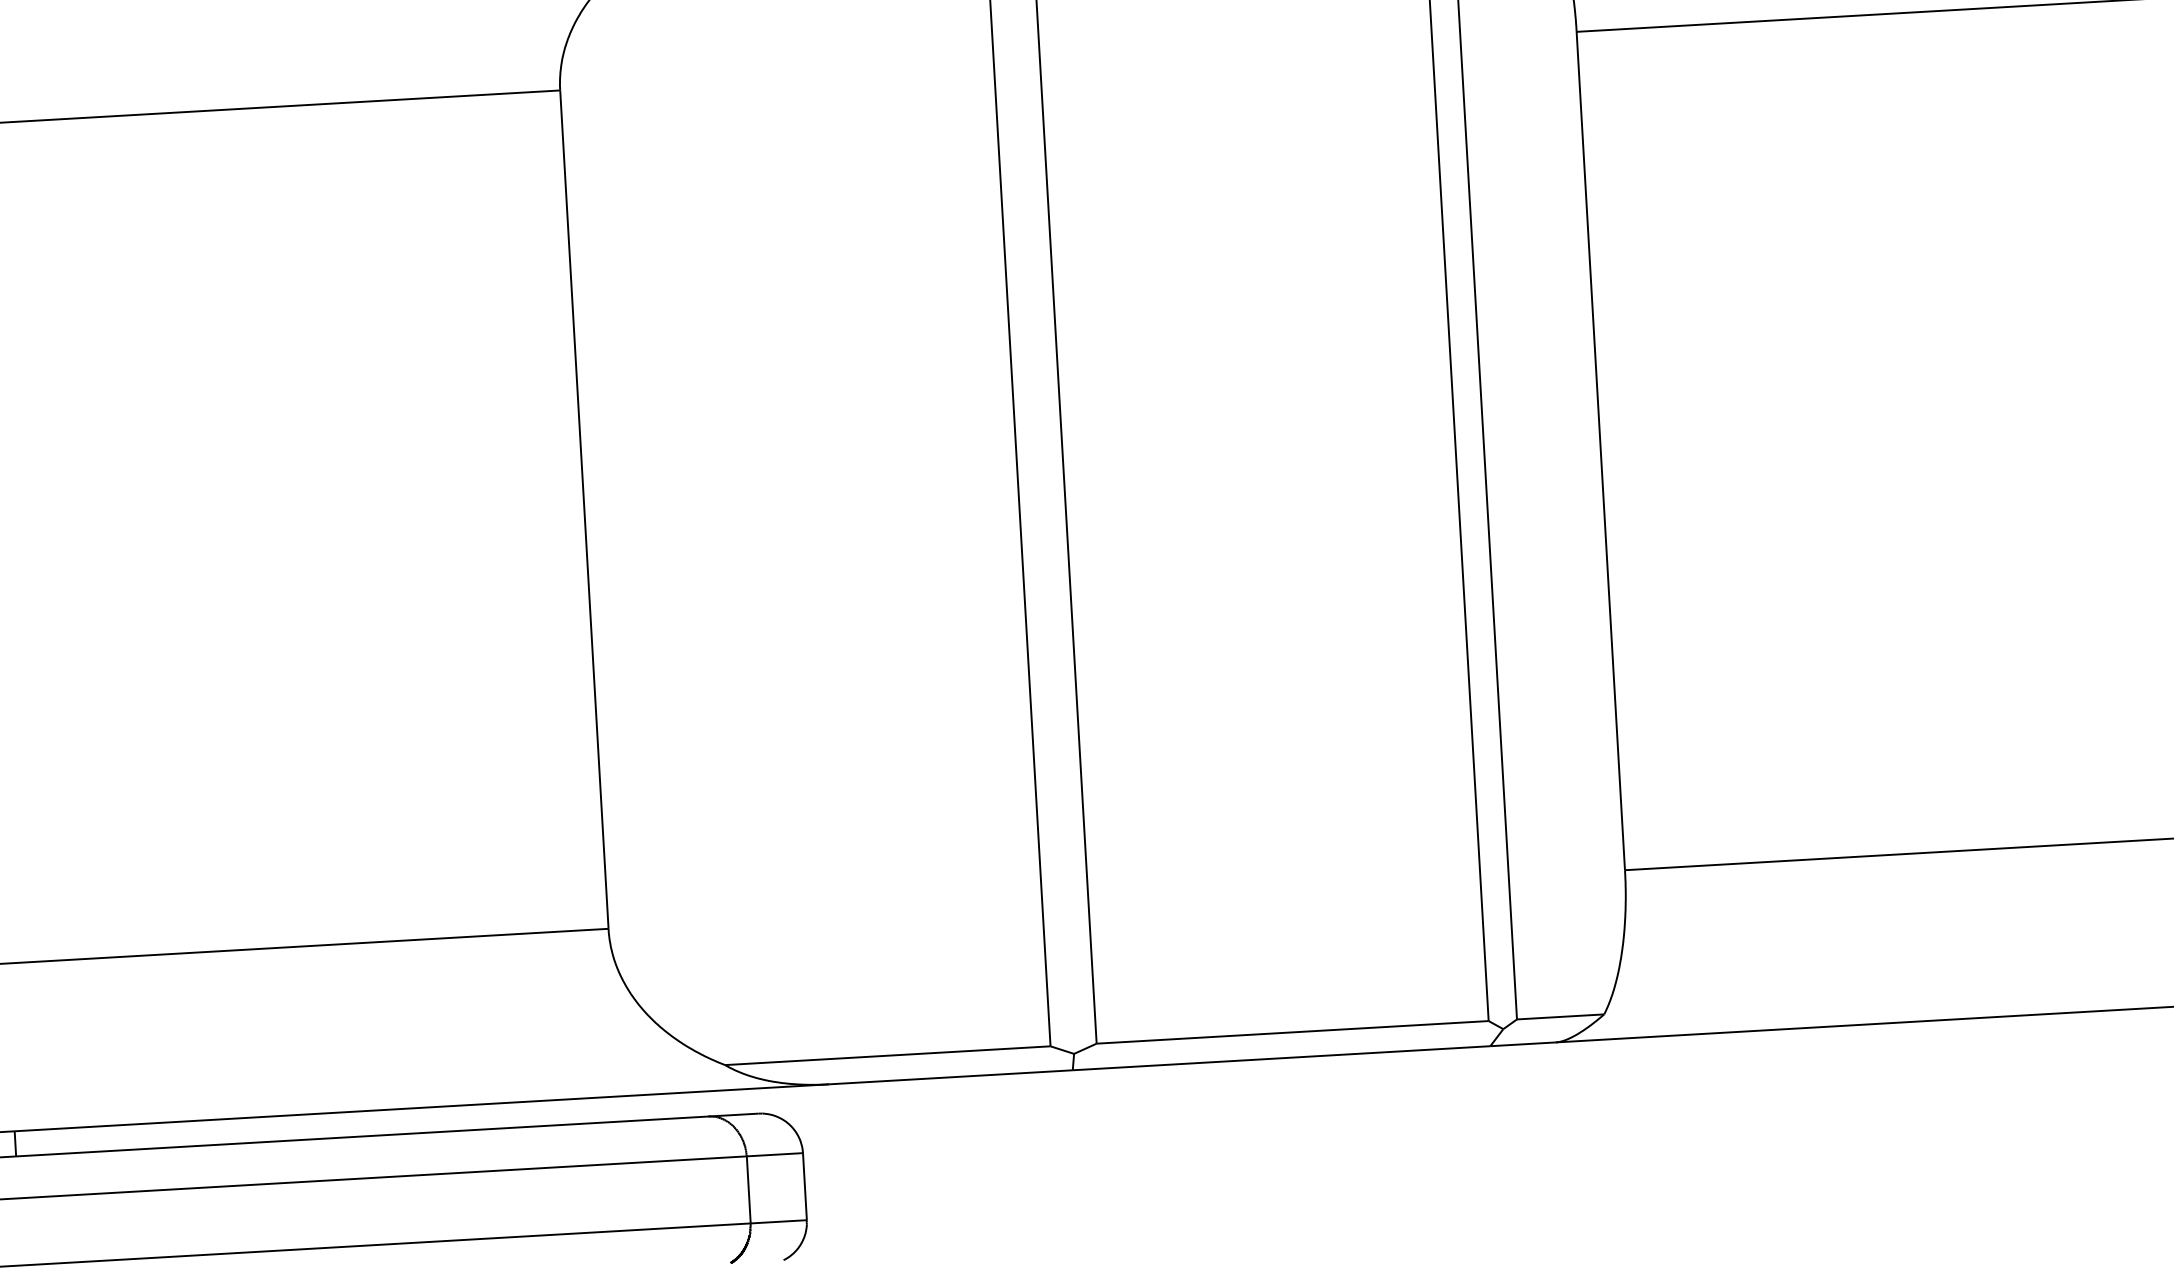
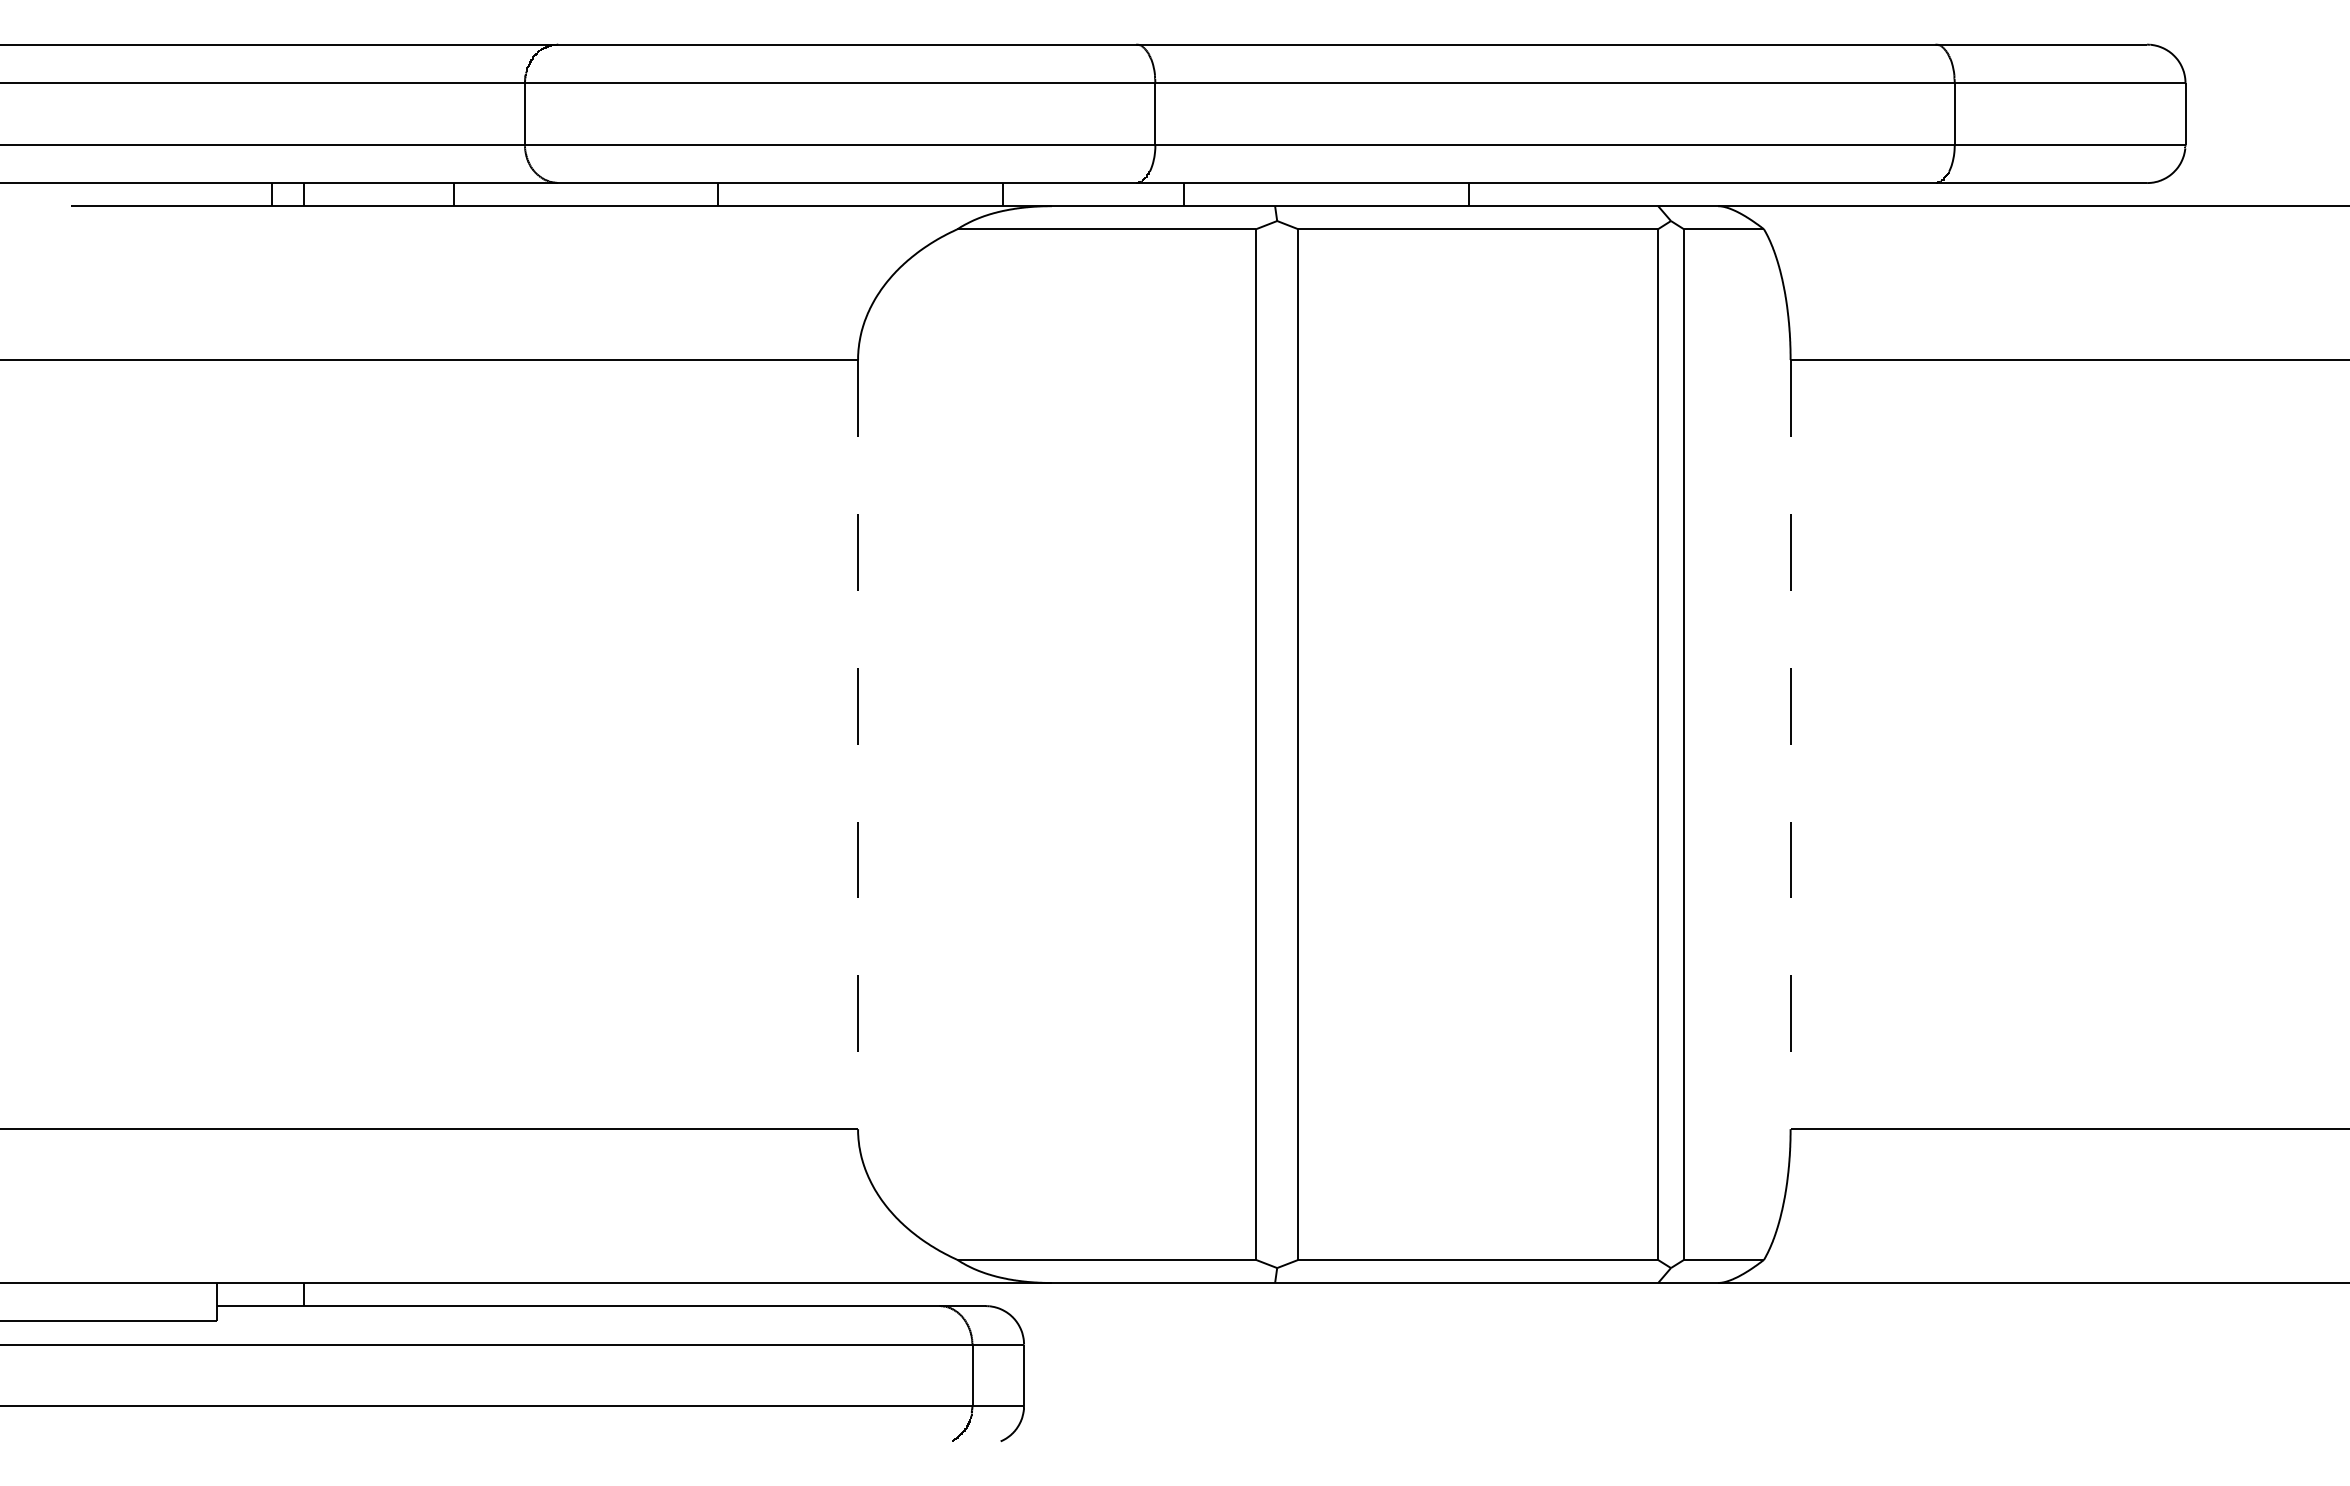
line: (1600, 450) -> (1790, 744), solid -> dashed
line: (584, 509) -> (858, 744), solid -> dashed

